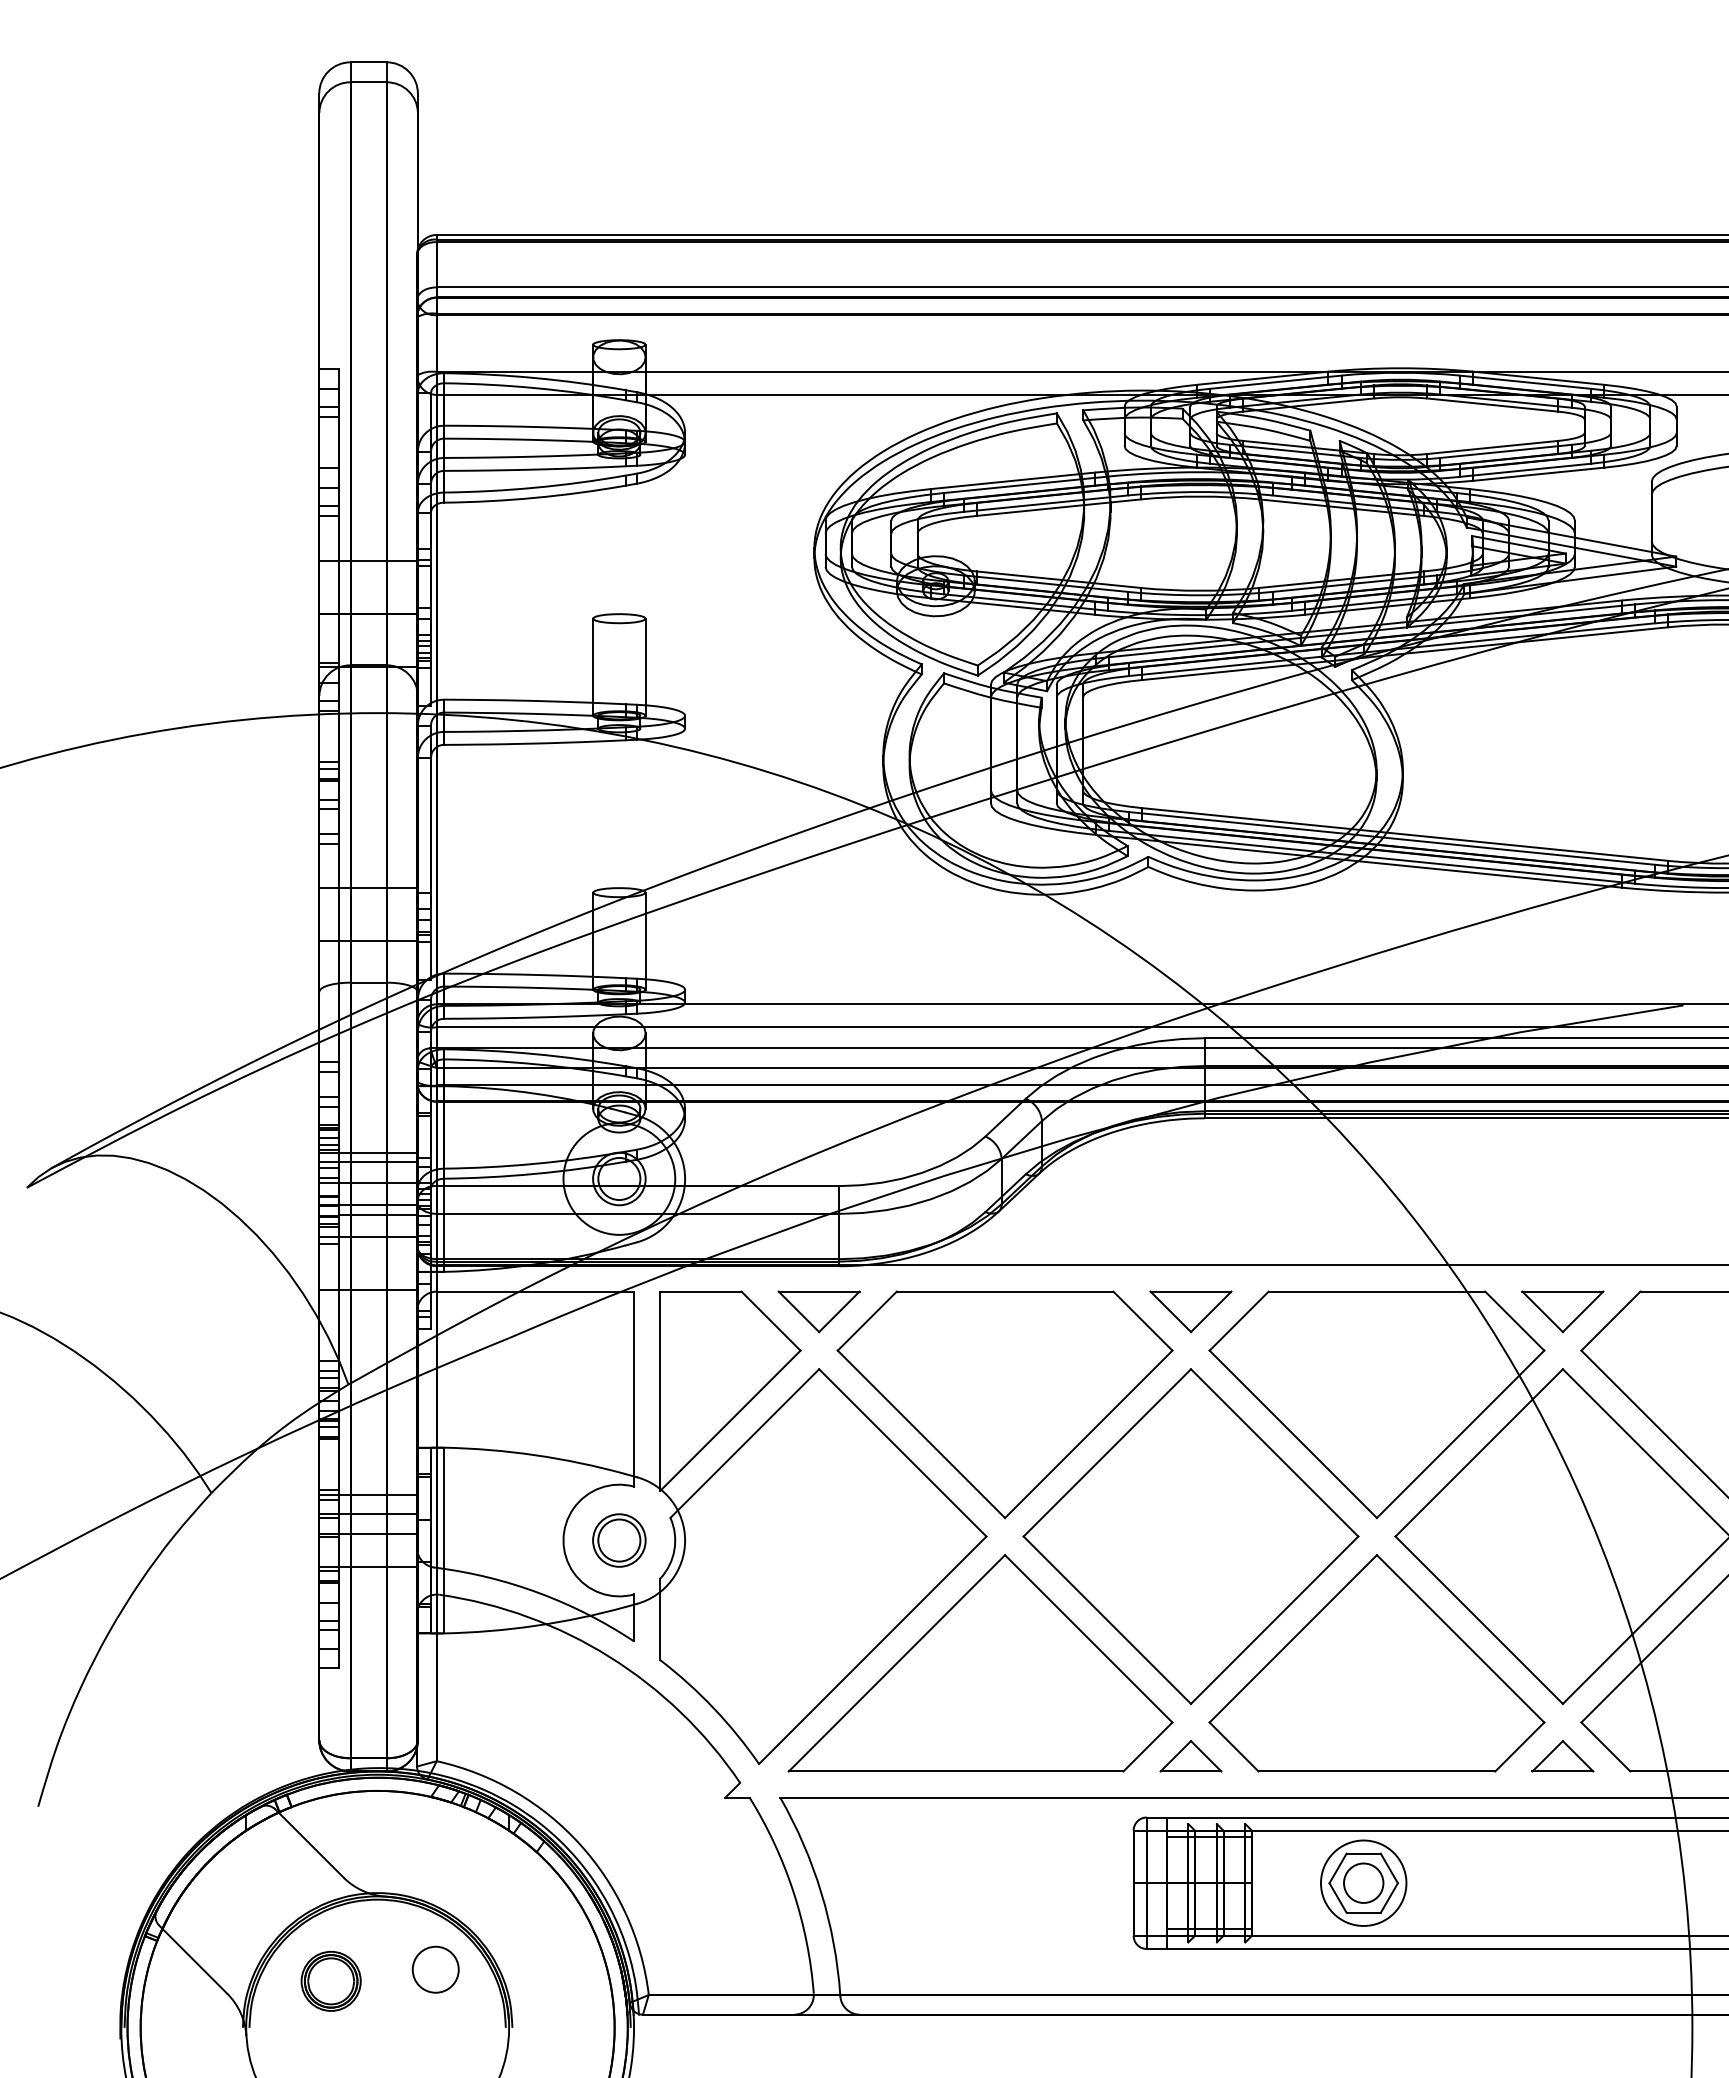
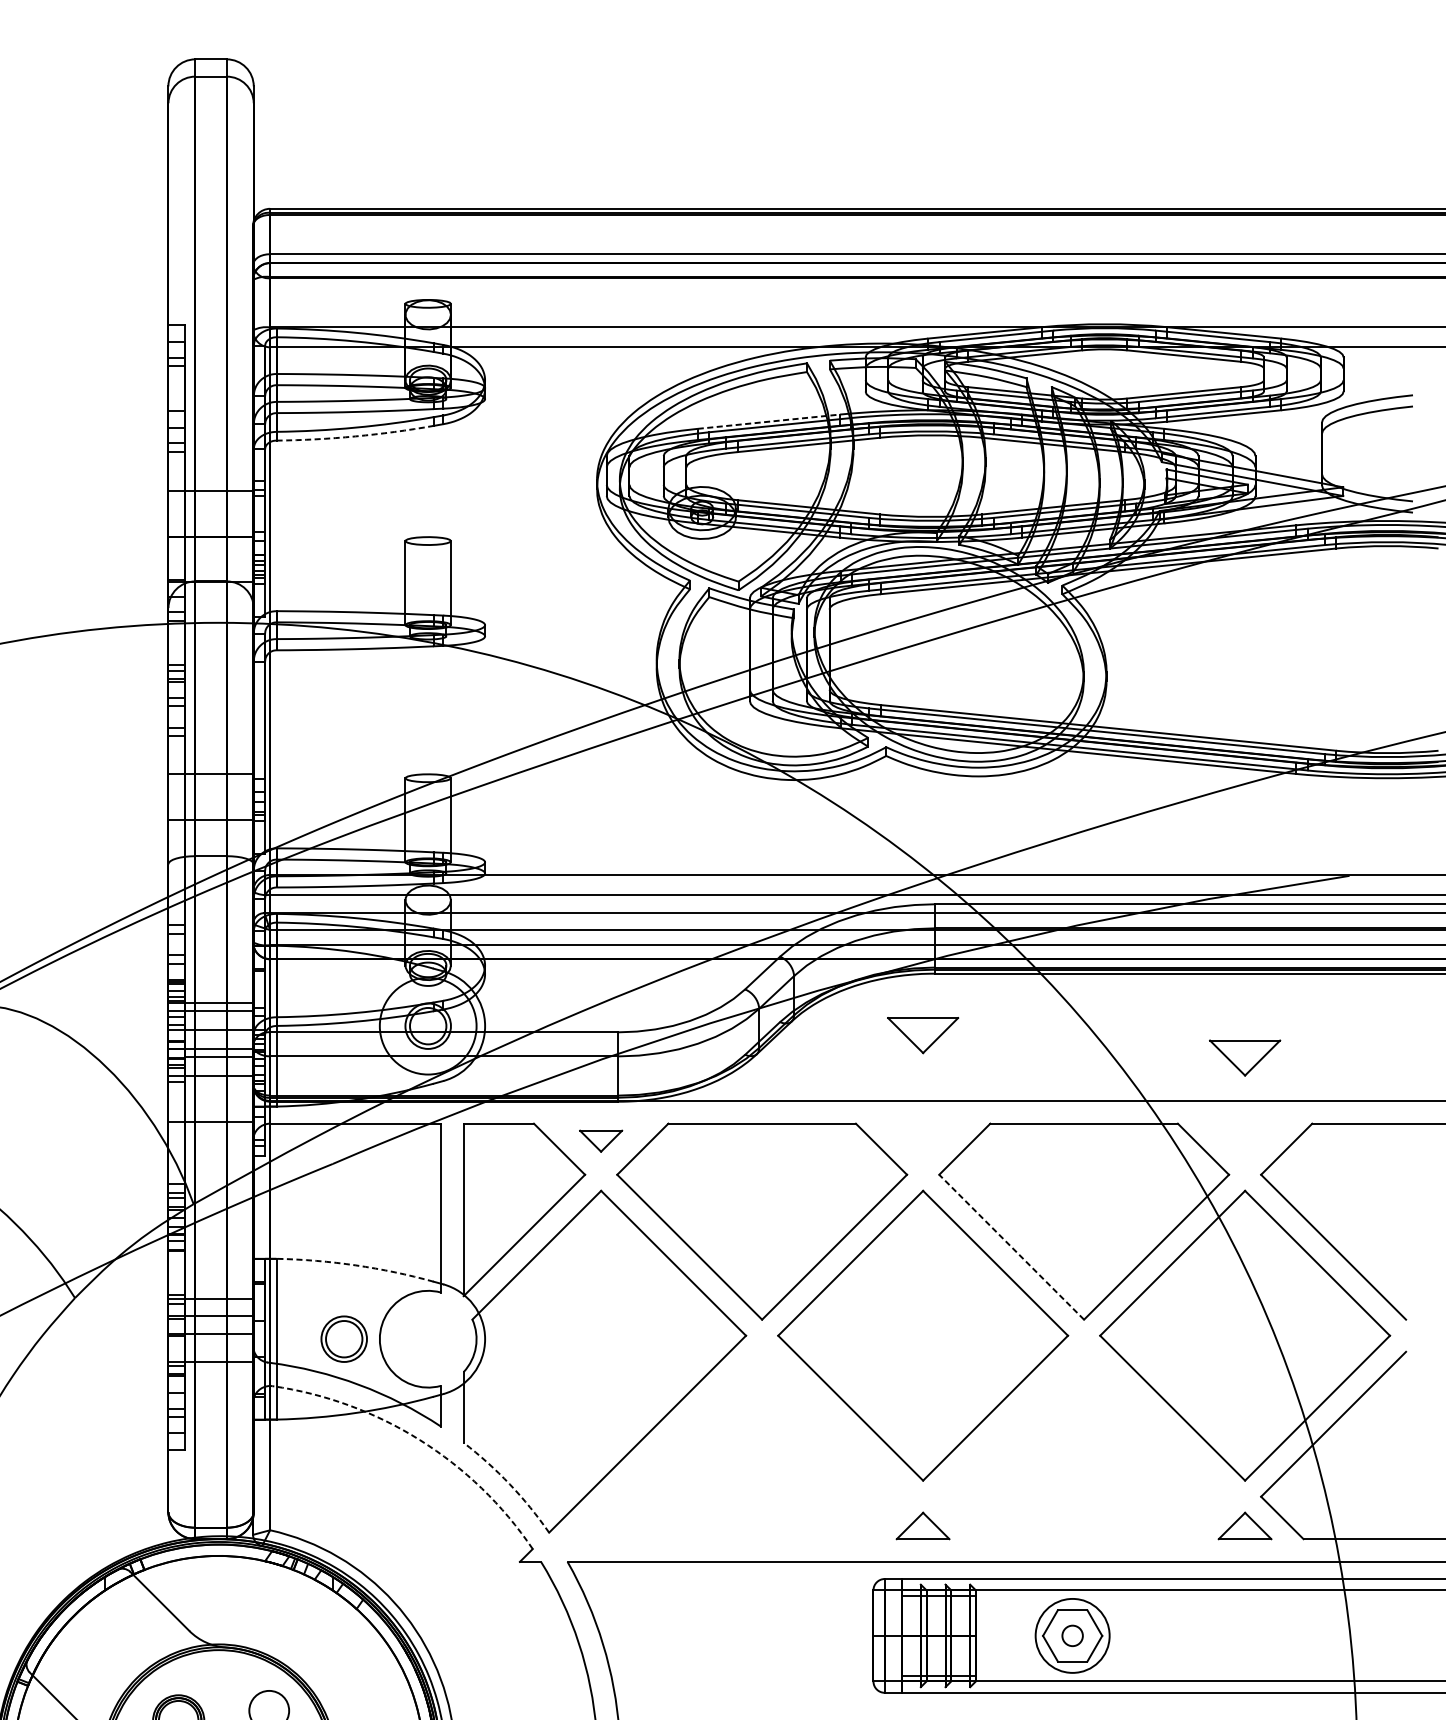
line: (1012, 480) -> (768, 421), solid -> dashed
arc: (535, 497) -> (355, 436), solid -> dashed
part: (818, 1311) -> (600, 1140), size x0.6
part: (1190, 1311) -> (922, 1035), moved
part: (1562, 1311) -> (1244, 1057), moved
line: (1292, 1433) -> (1010, 1246), solid -> dashed
arc: (535, 1455) -> (355, 1265), solid -> dashed
part: (619, 1540) -> (344, 1339), moved
arc: (609, 1657) -> (419, 1440), solid -> dashed
part: (980, 1663) -> (740, 1445), removed
part: (1376, 1663) -> (1083, 1445), removed
arc: (713, 1708) -> (509, 1484), solid -> dashed
circle: (1363, 1882) -> (1072, 1635), size x0.6

